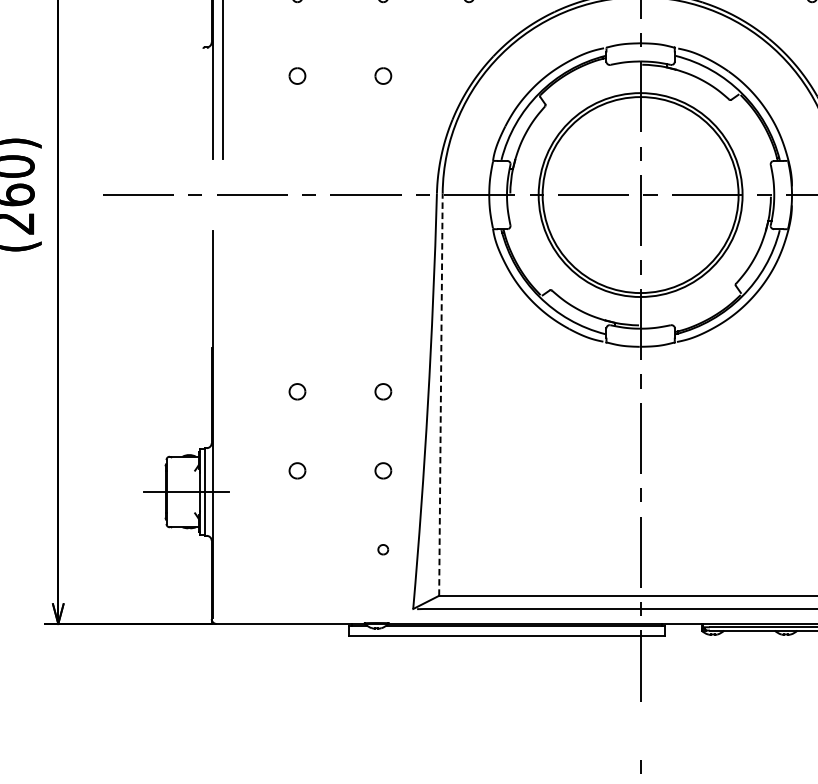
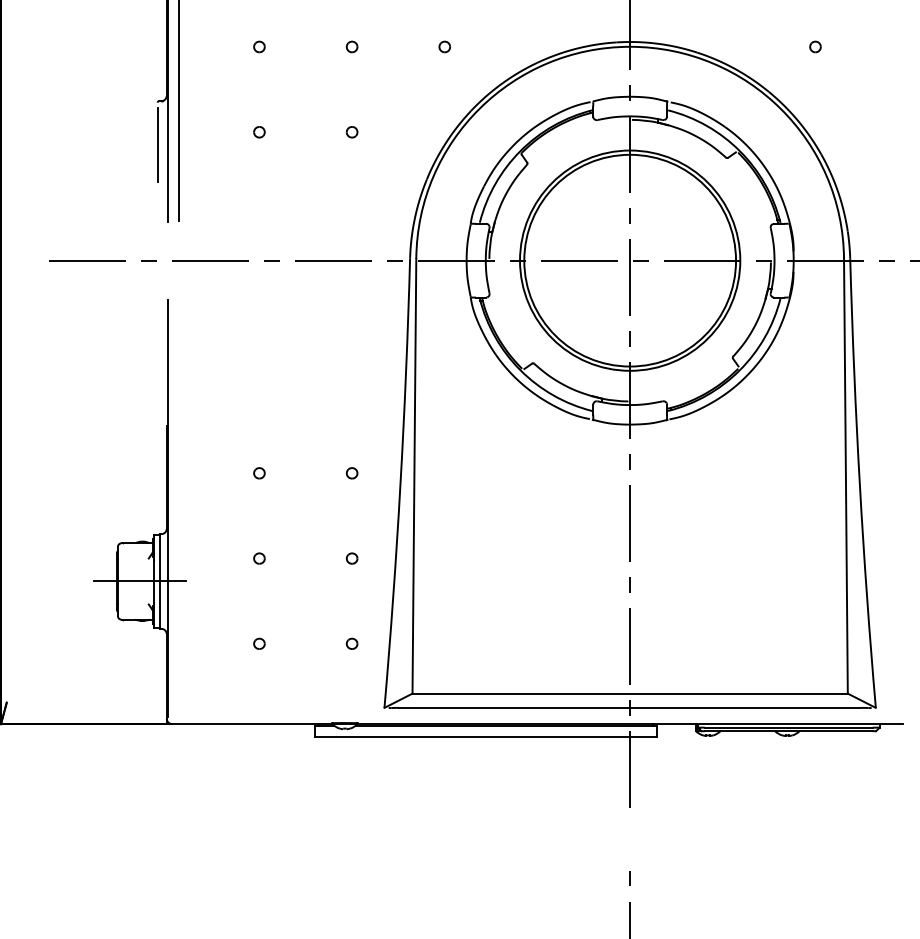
part: (297, 76) -> (259, 132), size x0.62
part: (382, 76) -> (351, 132), size x0.62
line: (203, 88) -> (157, 145), added
part: (297, 392) -> (259, 473), size x0.62
part: (382, 392) -> (351, 473), size x0.62
line: (441, 393) -> (414, 475), dashed -> solid
part: (297, 470) -> (259, 558), size x0.62
part: (382, 470) -> (351, 558), size x0.62
part: (297, 549) -> (259, 643), added

